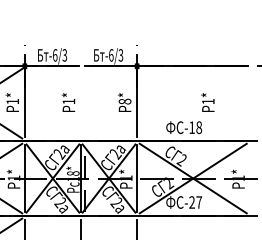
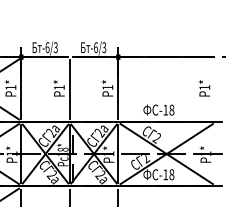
text: (124, 101) -> (107, 87), 8* -> 1*
text: (208, 102) -> (204, 88), moved
line: (80, 103) -> (69, 89), added
text: (195, 202) -> (168, 174), -27 -> -18

